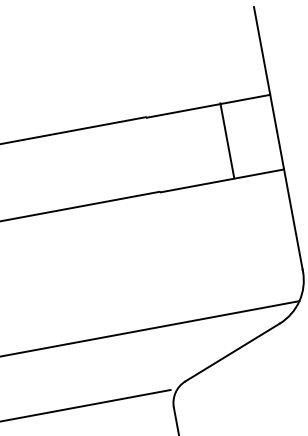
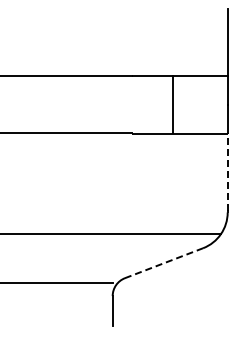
line: (227, 140) -> (173, 104), moved
line: (293, 219) -> (227, 172), solid -> dashed
line: (231, 353) -> (163, 263), solid -> dashed

